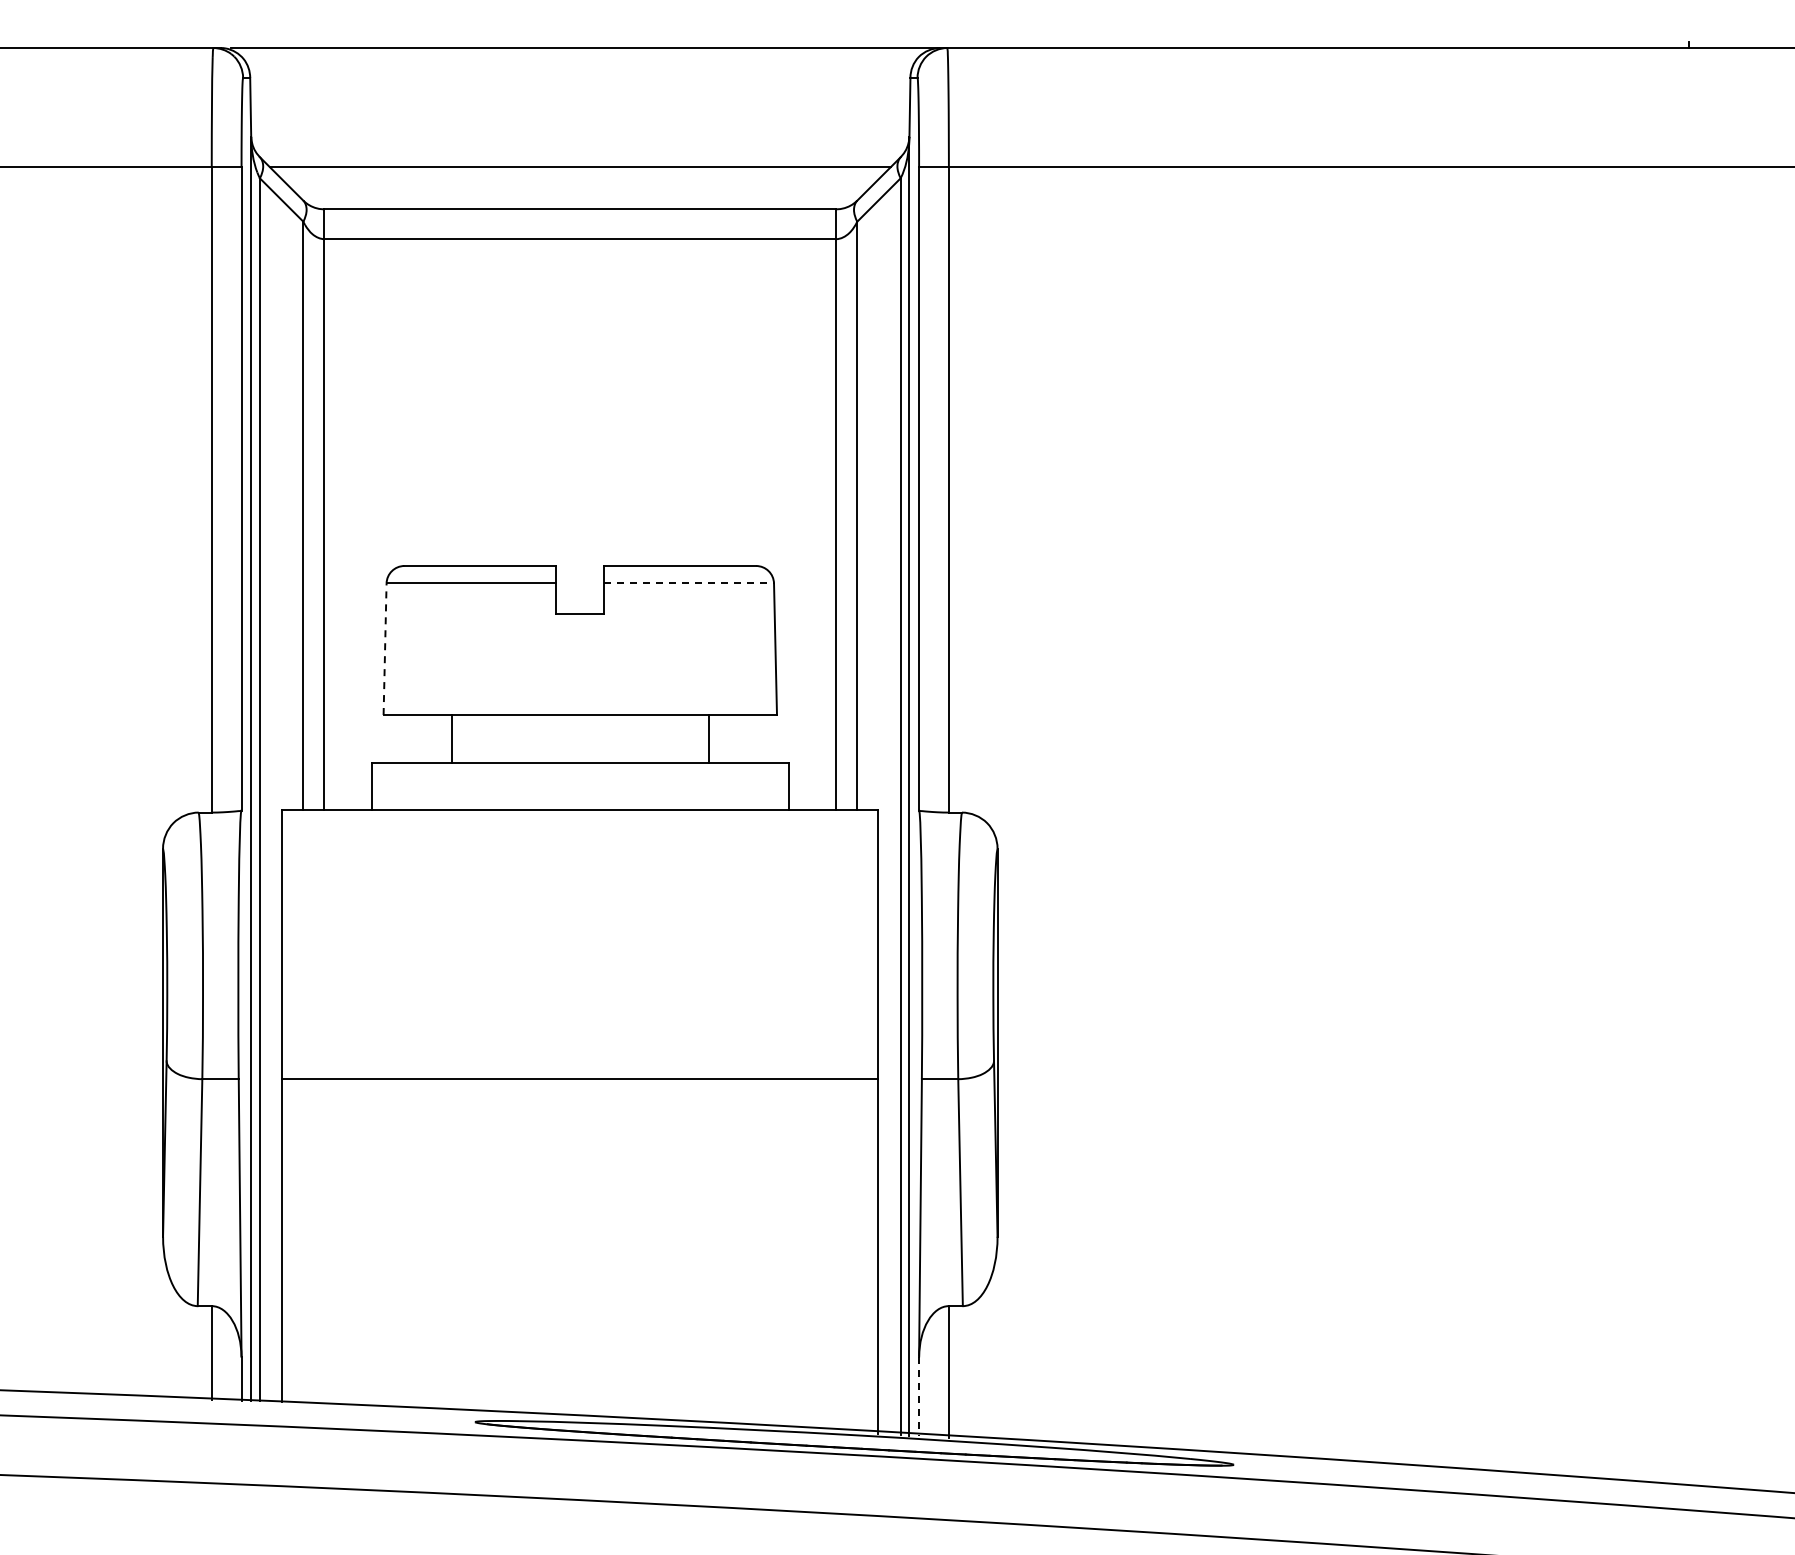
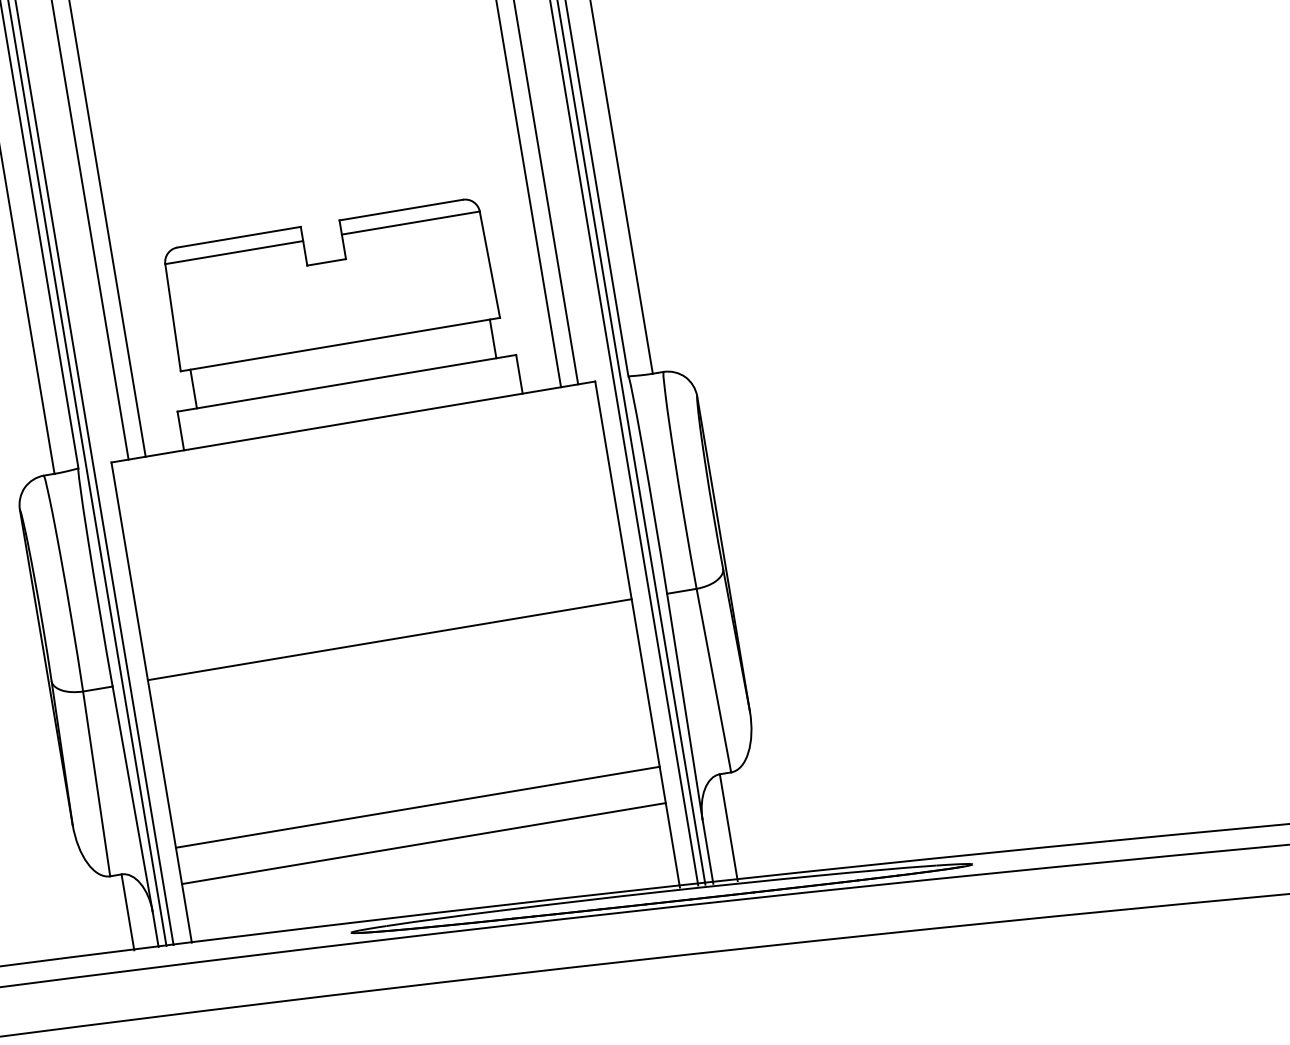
line: (689, 583) -> (411, 223), dashed -> solid
line: (385, 649) -> (173, 317), dashed -> solid
line: (451, 738) -> (193, 388), moved
line: (709, 738) -> (493, 338), moved
line: (580, 1285) -> (418, 807), added
line: (580, 1329) -> (424, 843), added
line: (919, 1396) -> (708, 851), dashed -> solid

